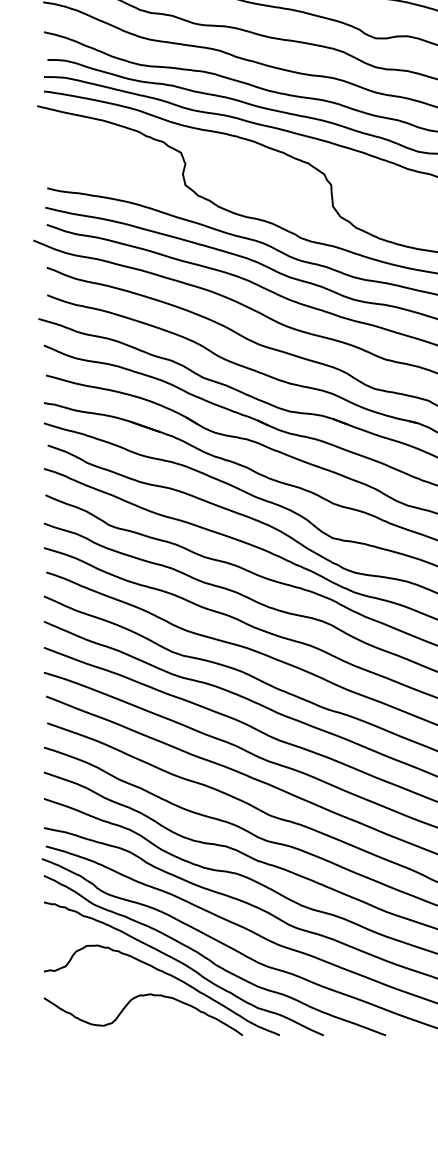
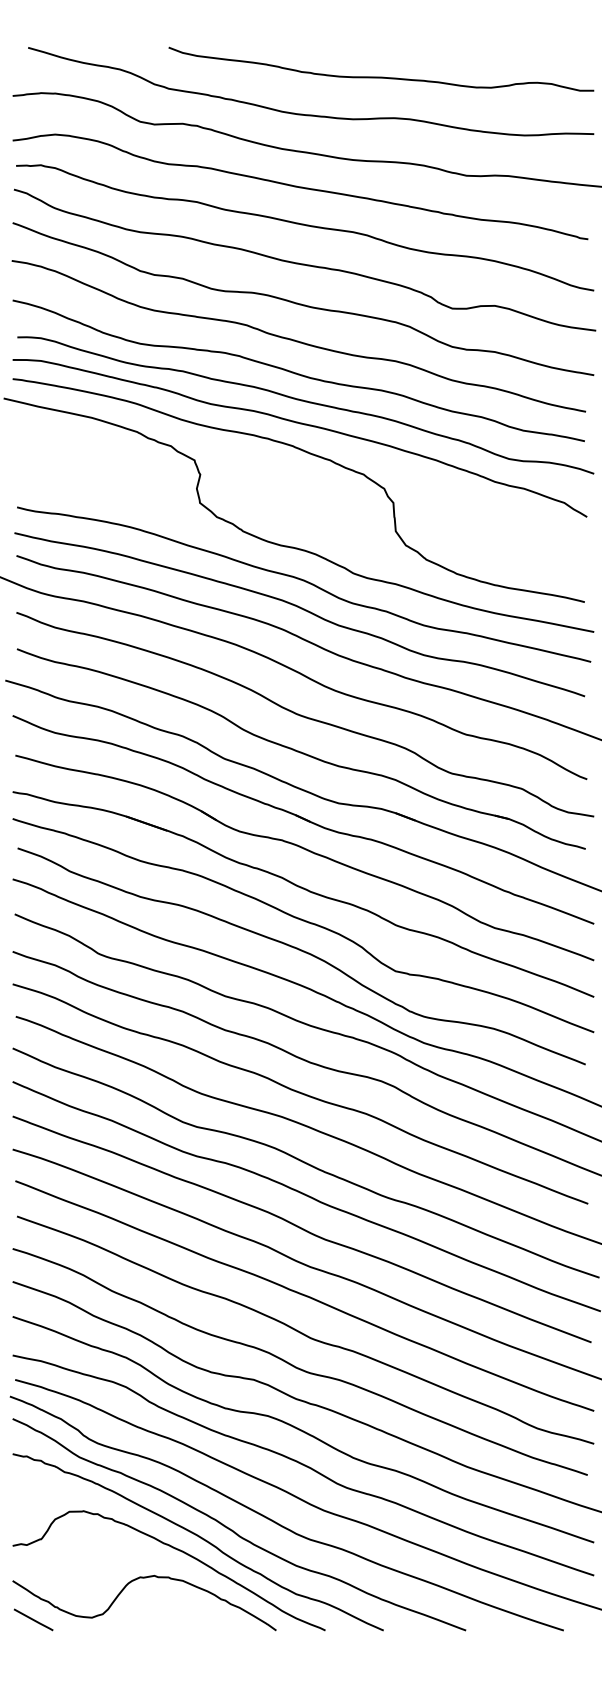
line: (59, 1027) -> (33, 1619), added

